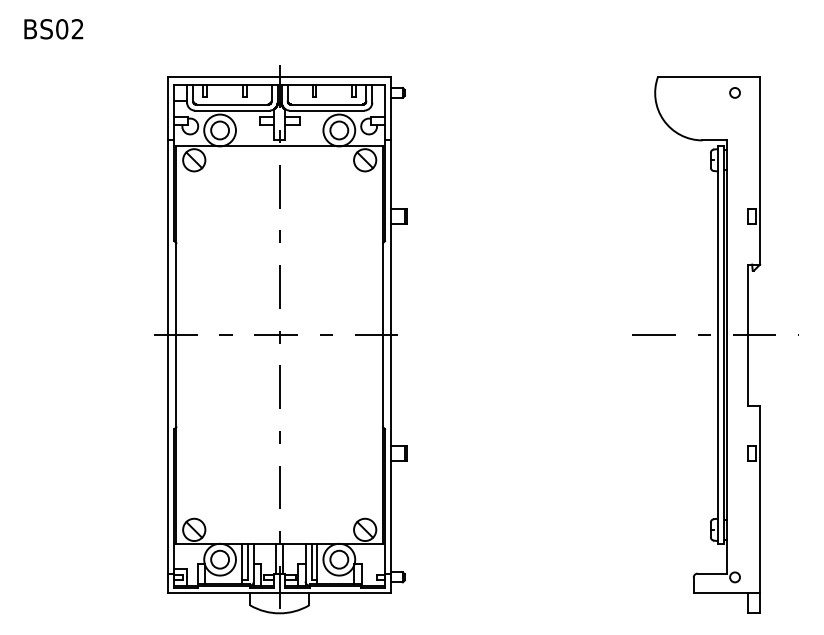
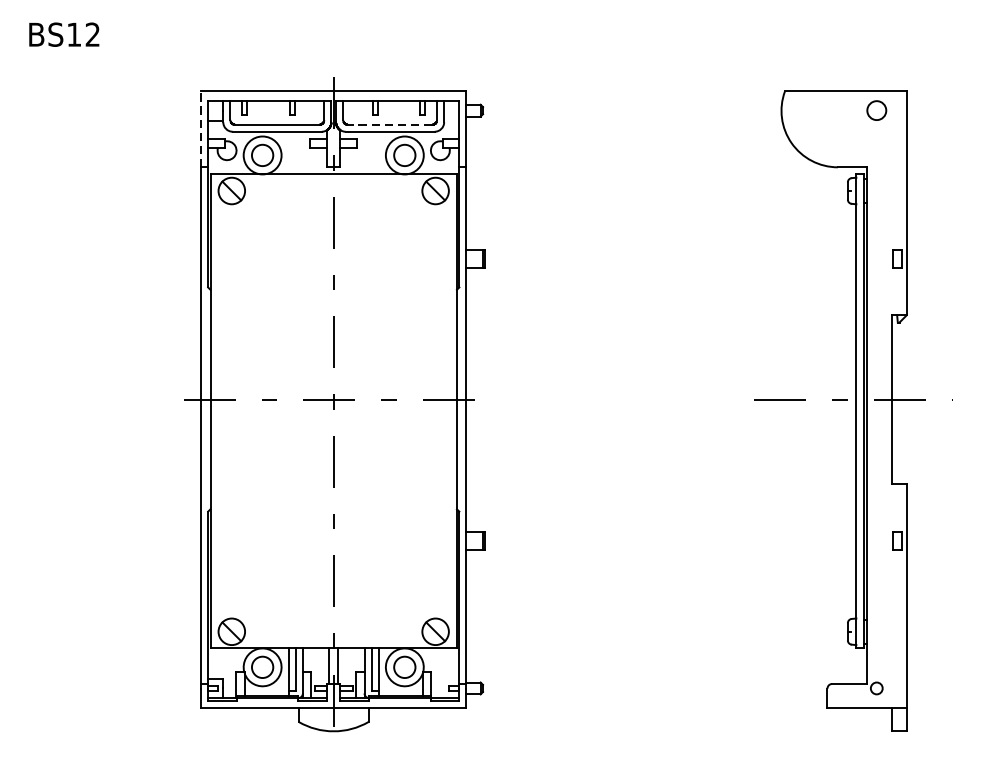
text: (62, 29) -> (74, 35), BS02 -> BS12
circle: (734, 92) -> (876, 110), size x1.6
line: (326, 104) -> (389, 124), solid -> dashed
line: (168, 108) -> (201, 129), solid -> dashed

